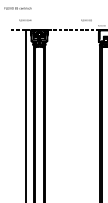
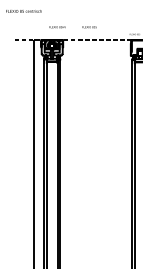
text: (25, 20) -> (57, 27), moved
text: (86, 20) -> (89, 27), moved

